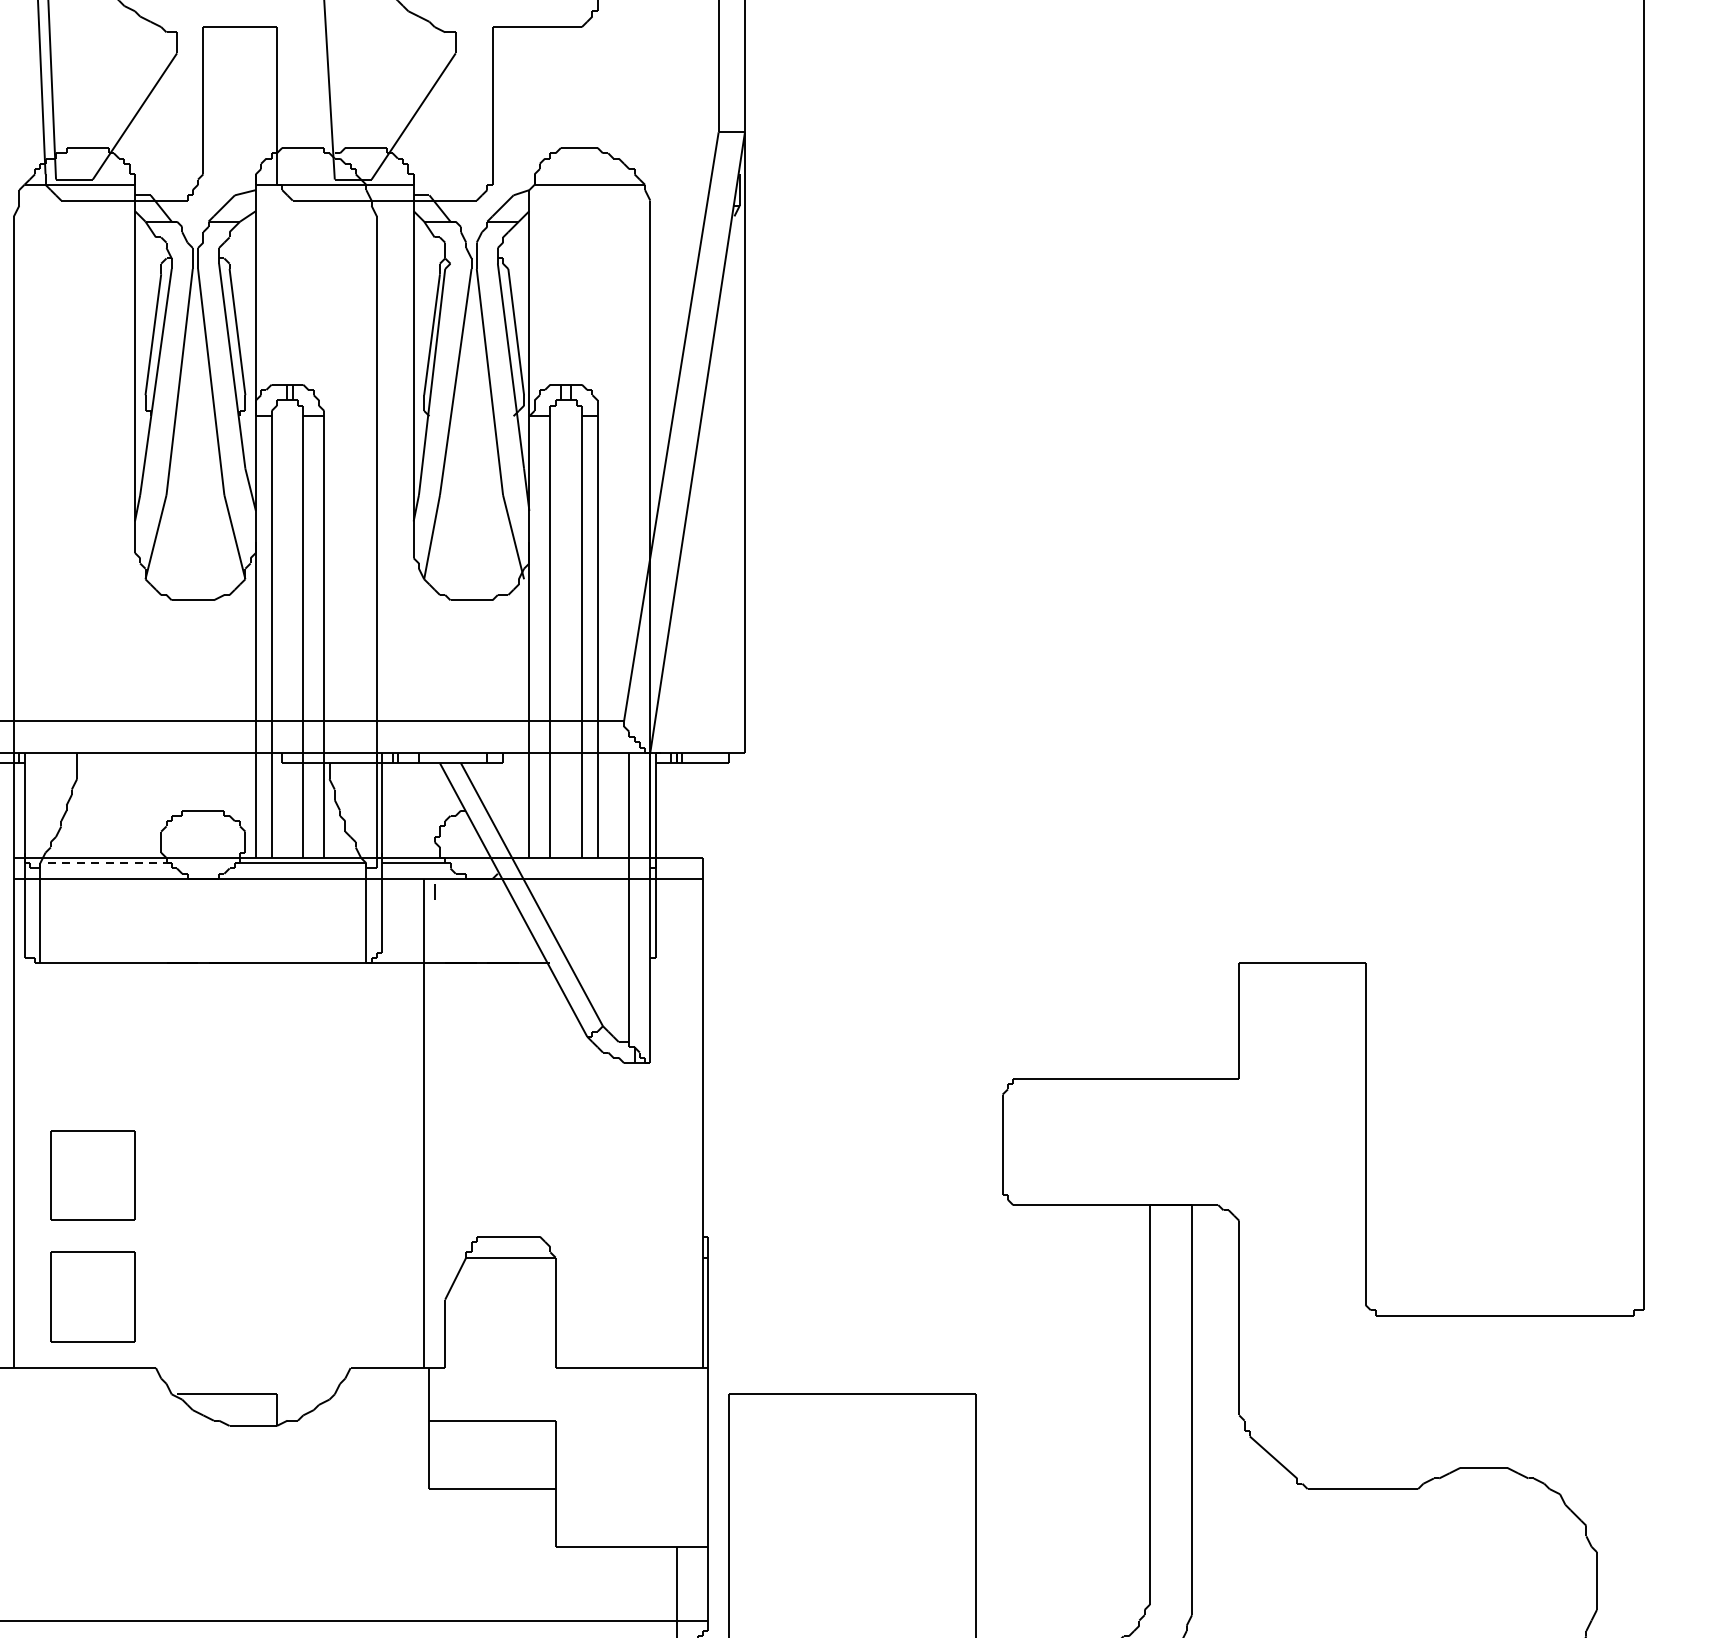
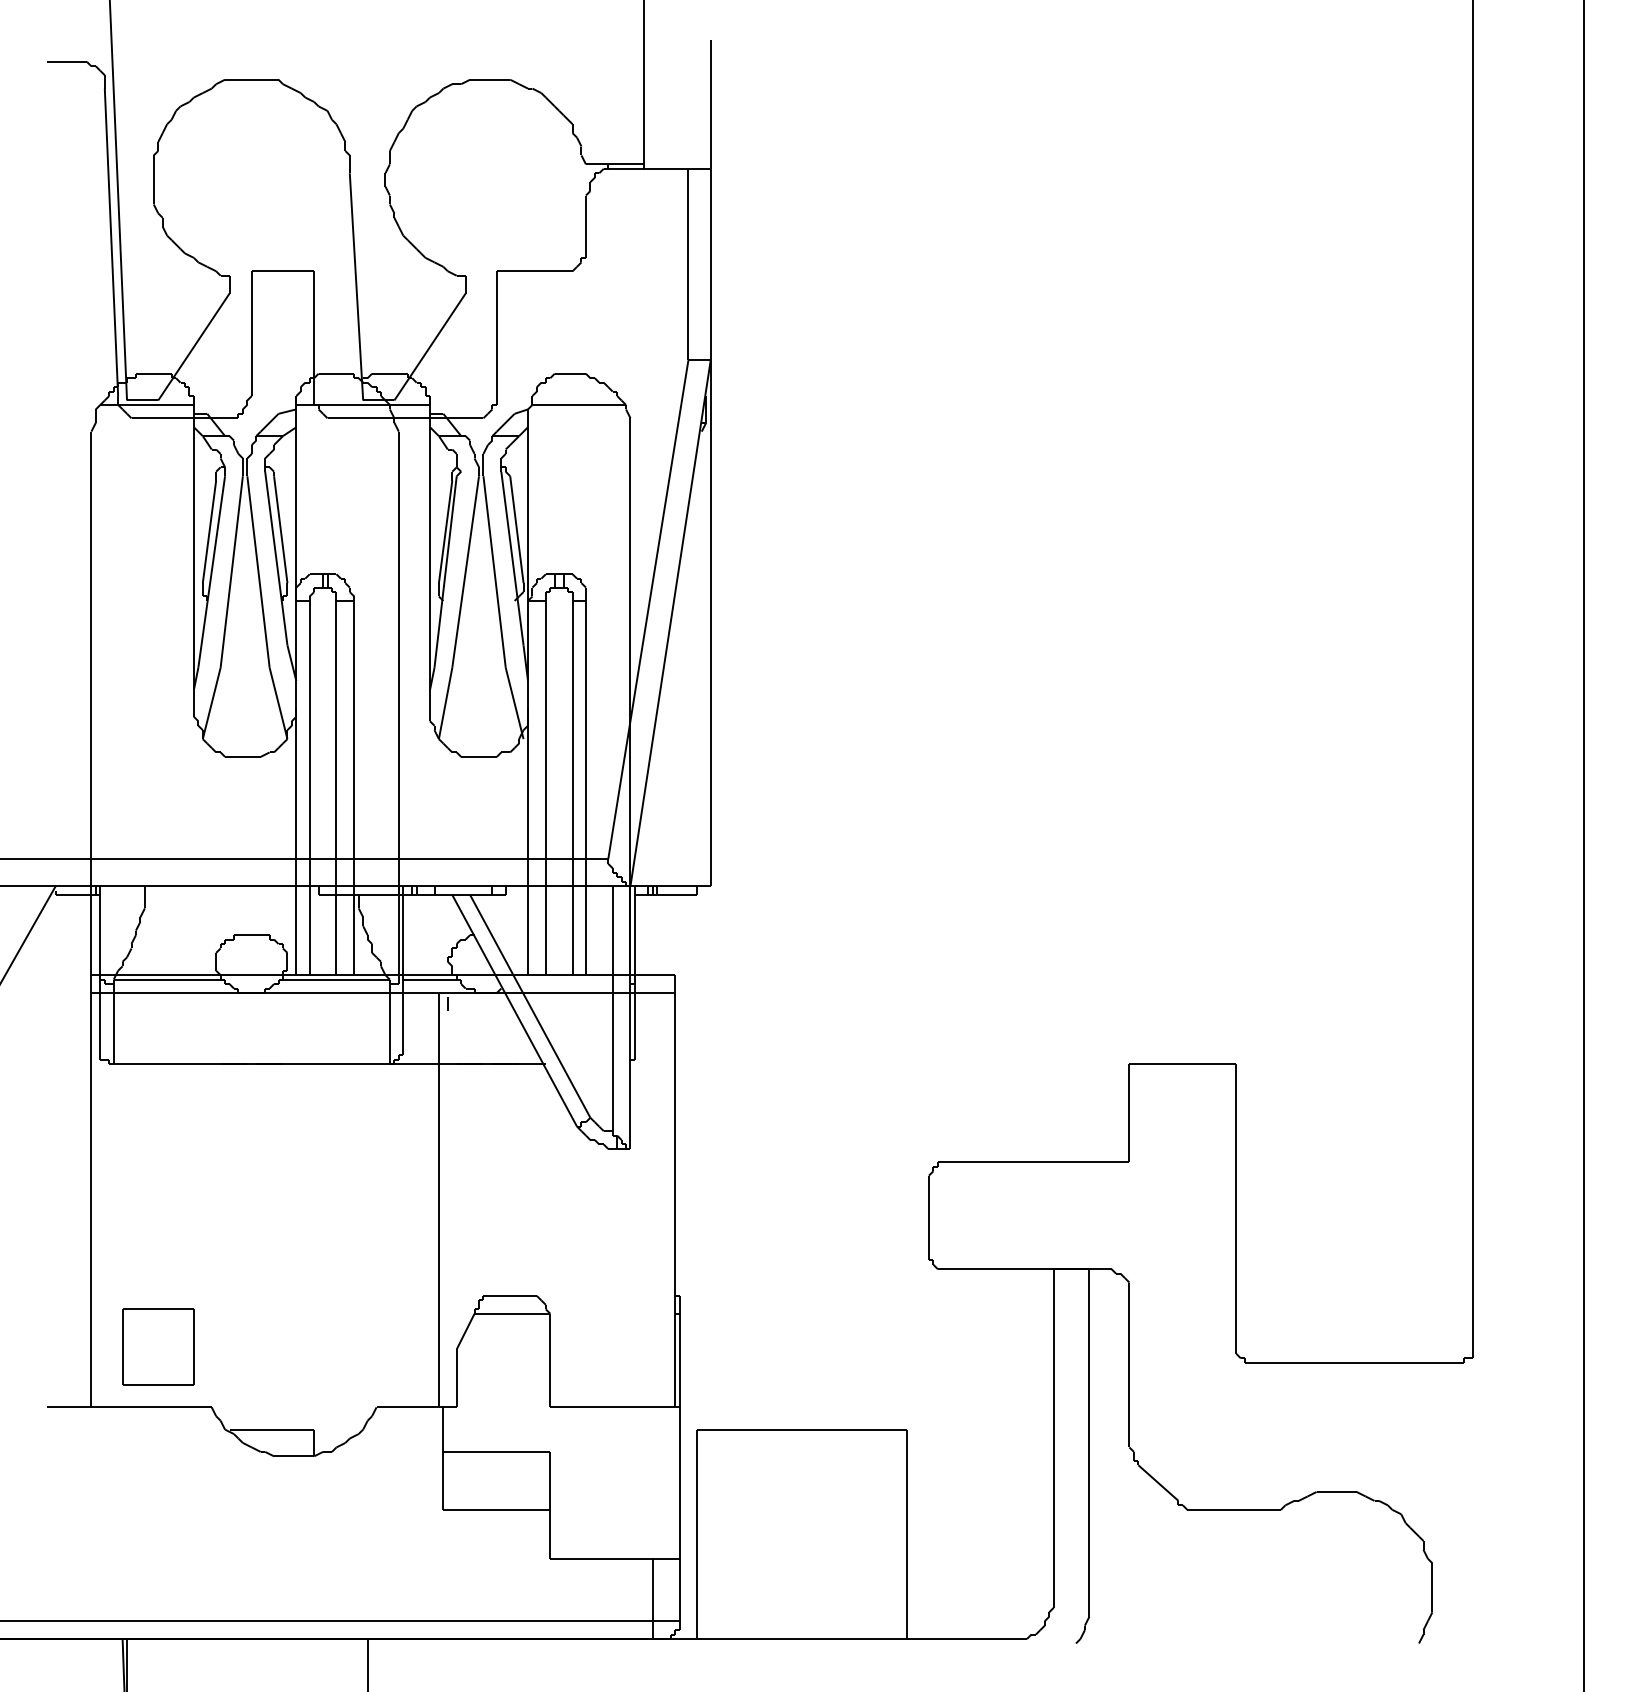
line: (106, 863) -> (169, 979), dashed -> solid
part: (93, 1174) -> (158, 1243), removed

